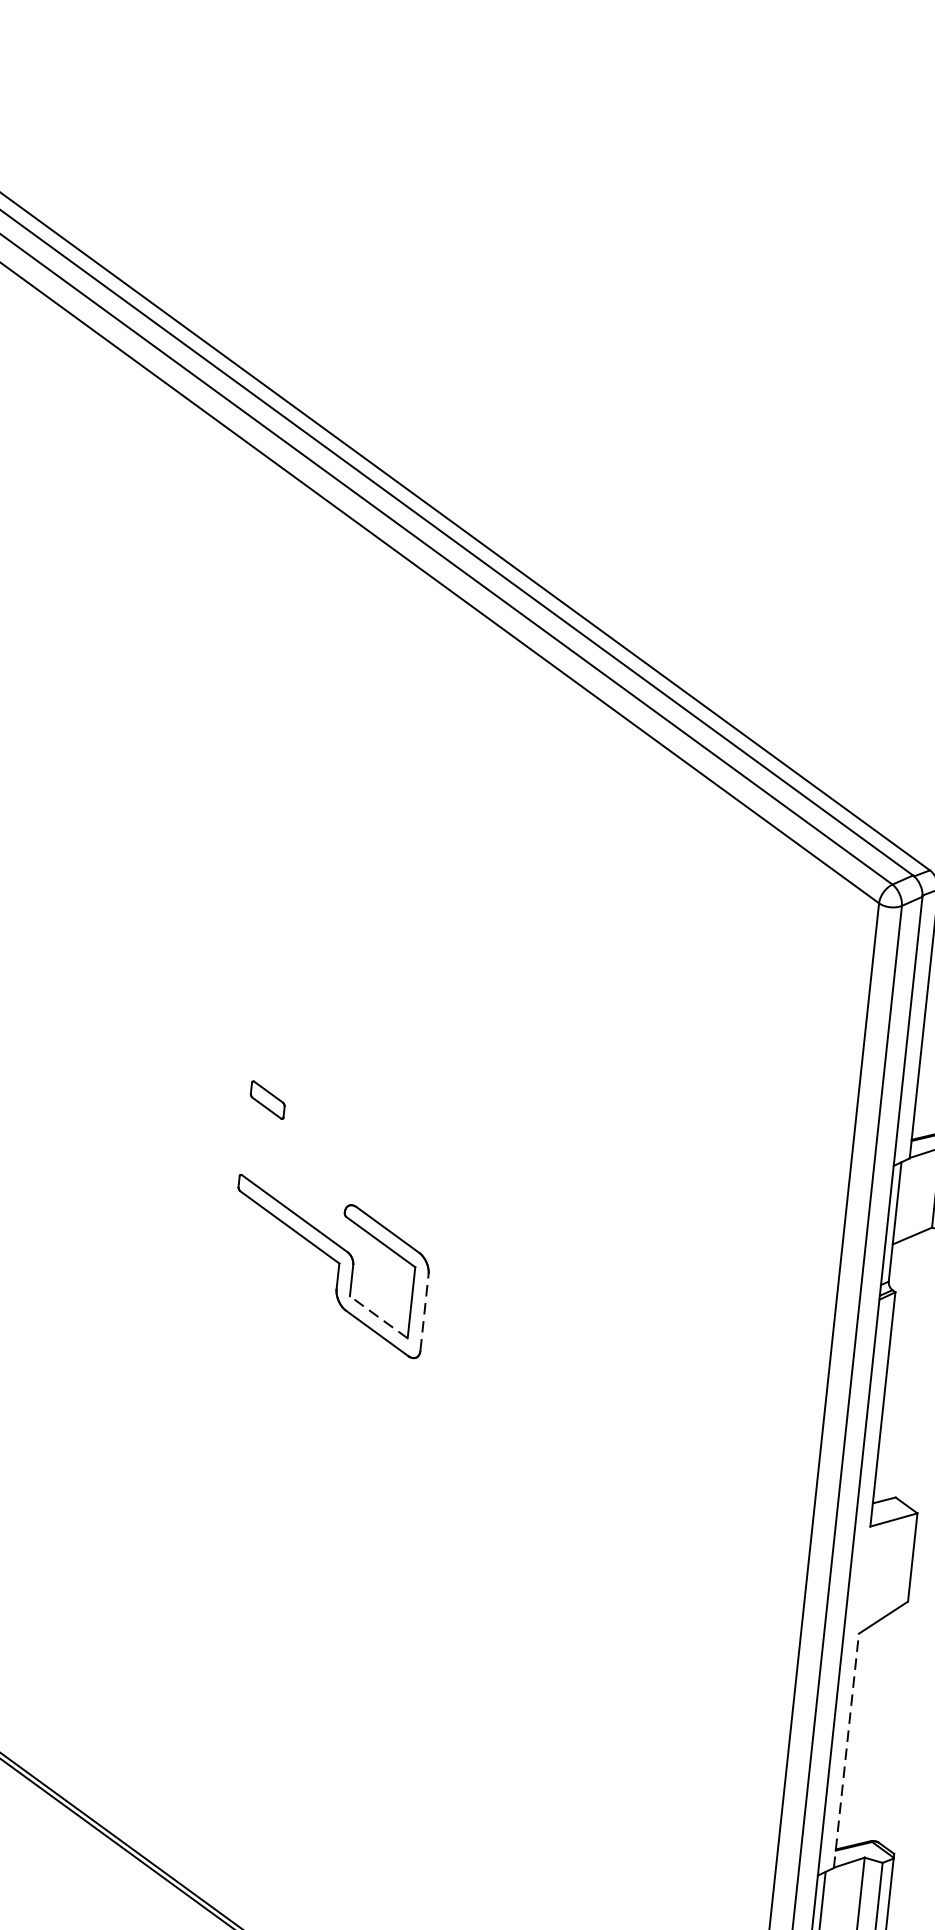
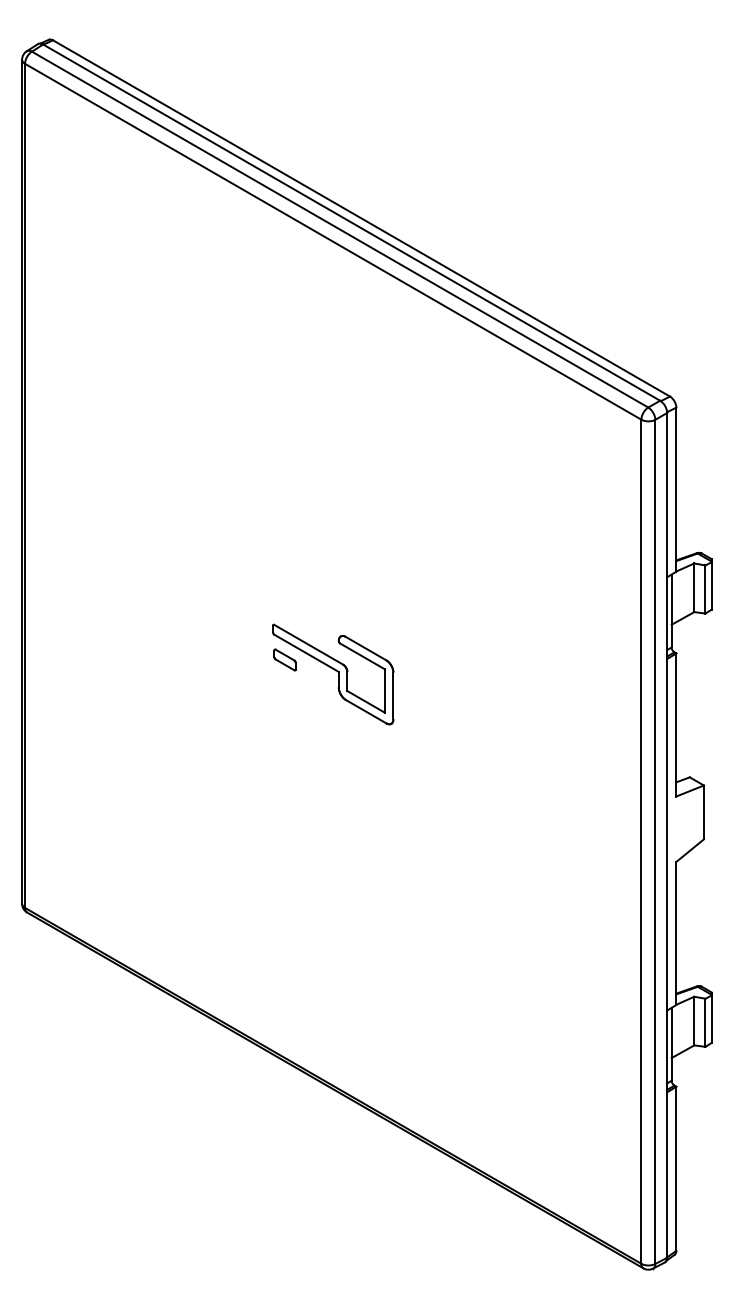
part: (266, 1099) -> (284, 659), moved
line: (424, 1311) -> (393, 695), dashed -> solid
line: (379, 1316) -> (366, 701), dashed -> solid
line: (846, 1750) -> (676, 933), dashed -> solid

